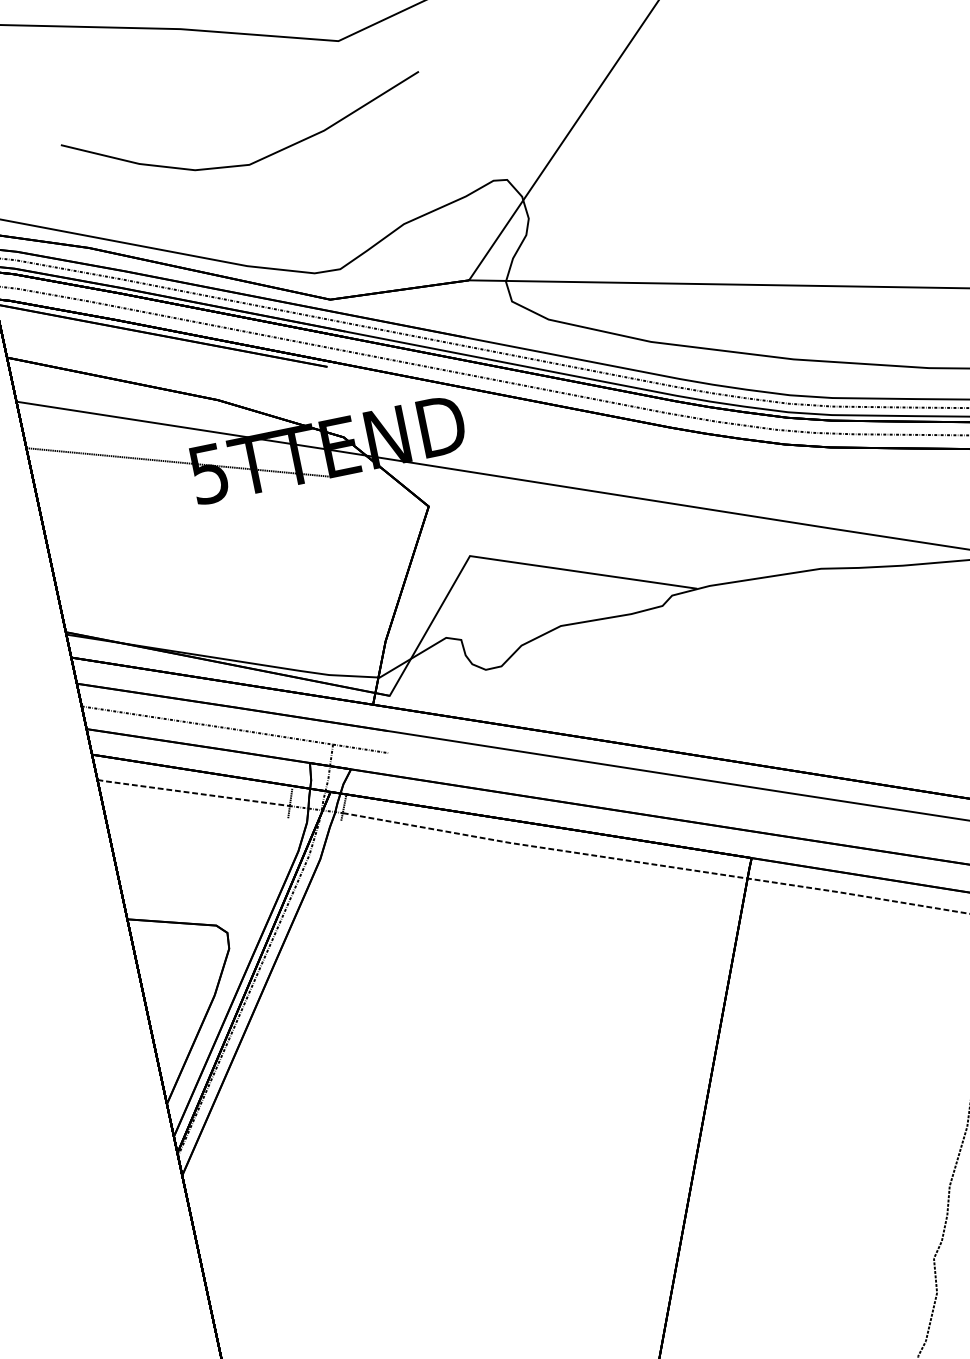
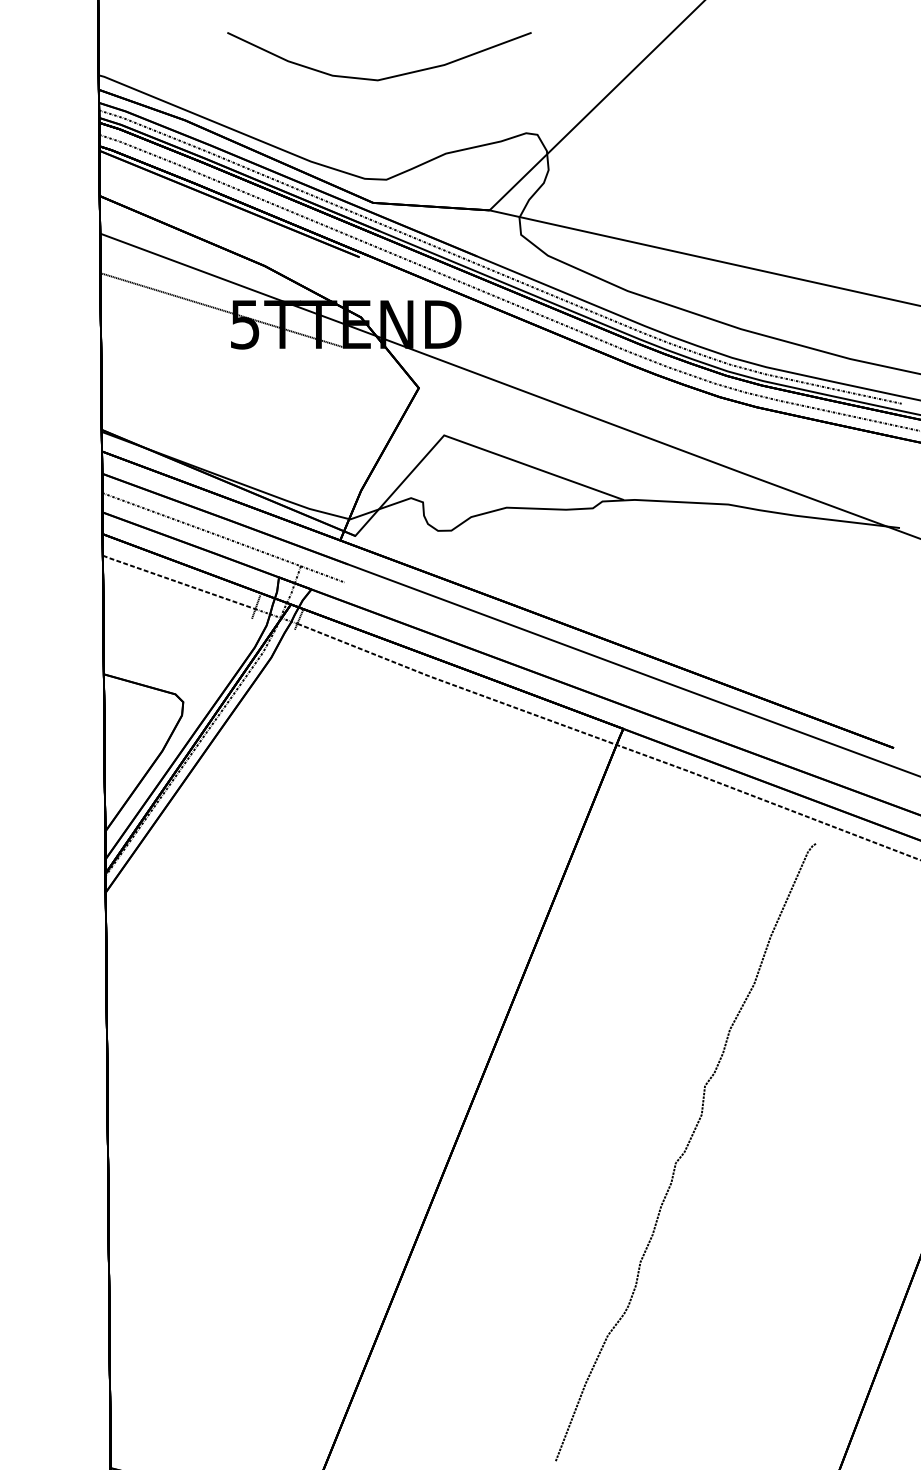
curve: (256, 159) -> (384, 77), moved

